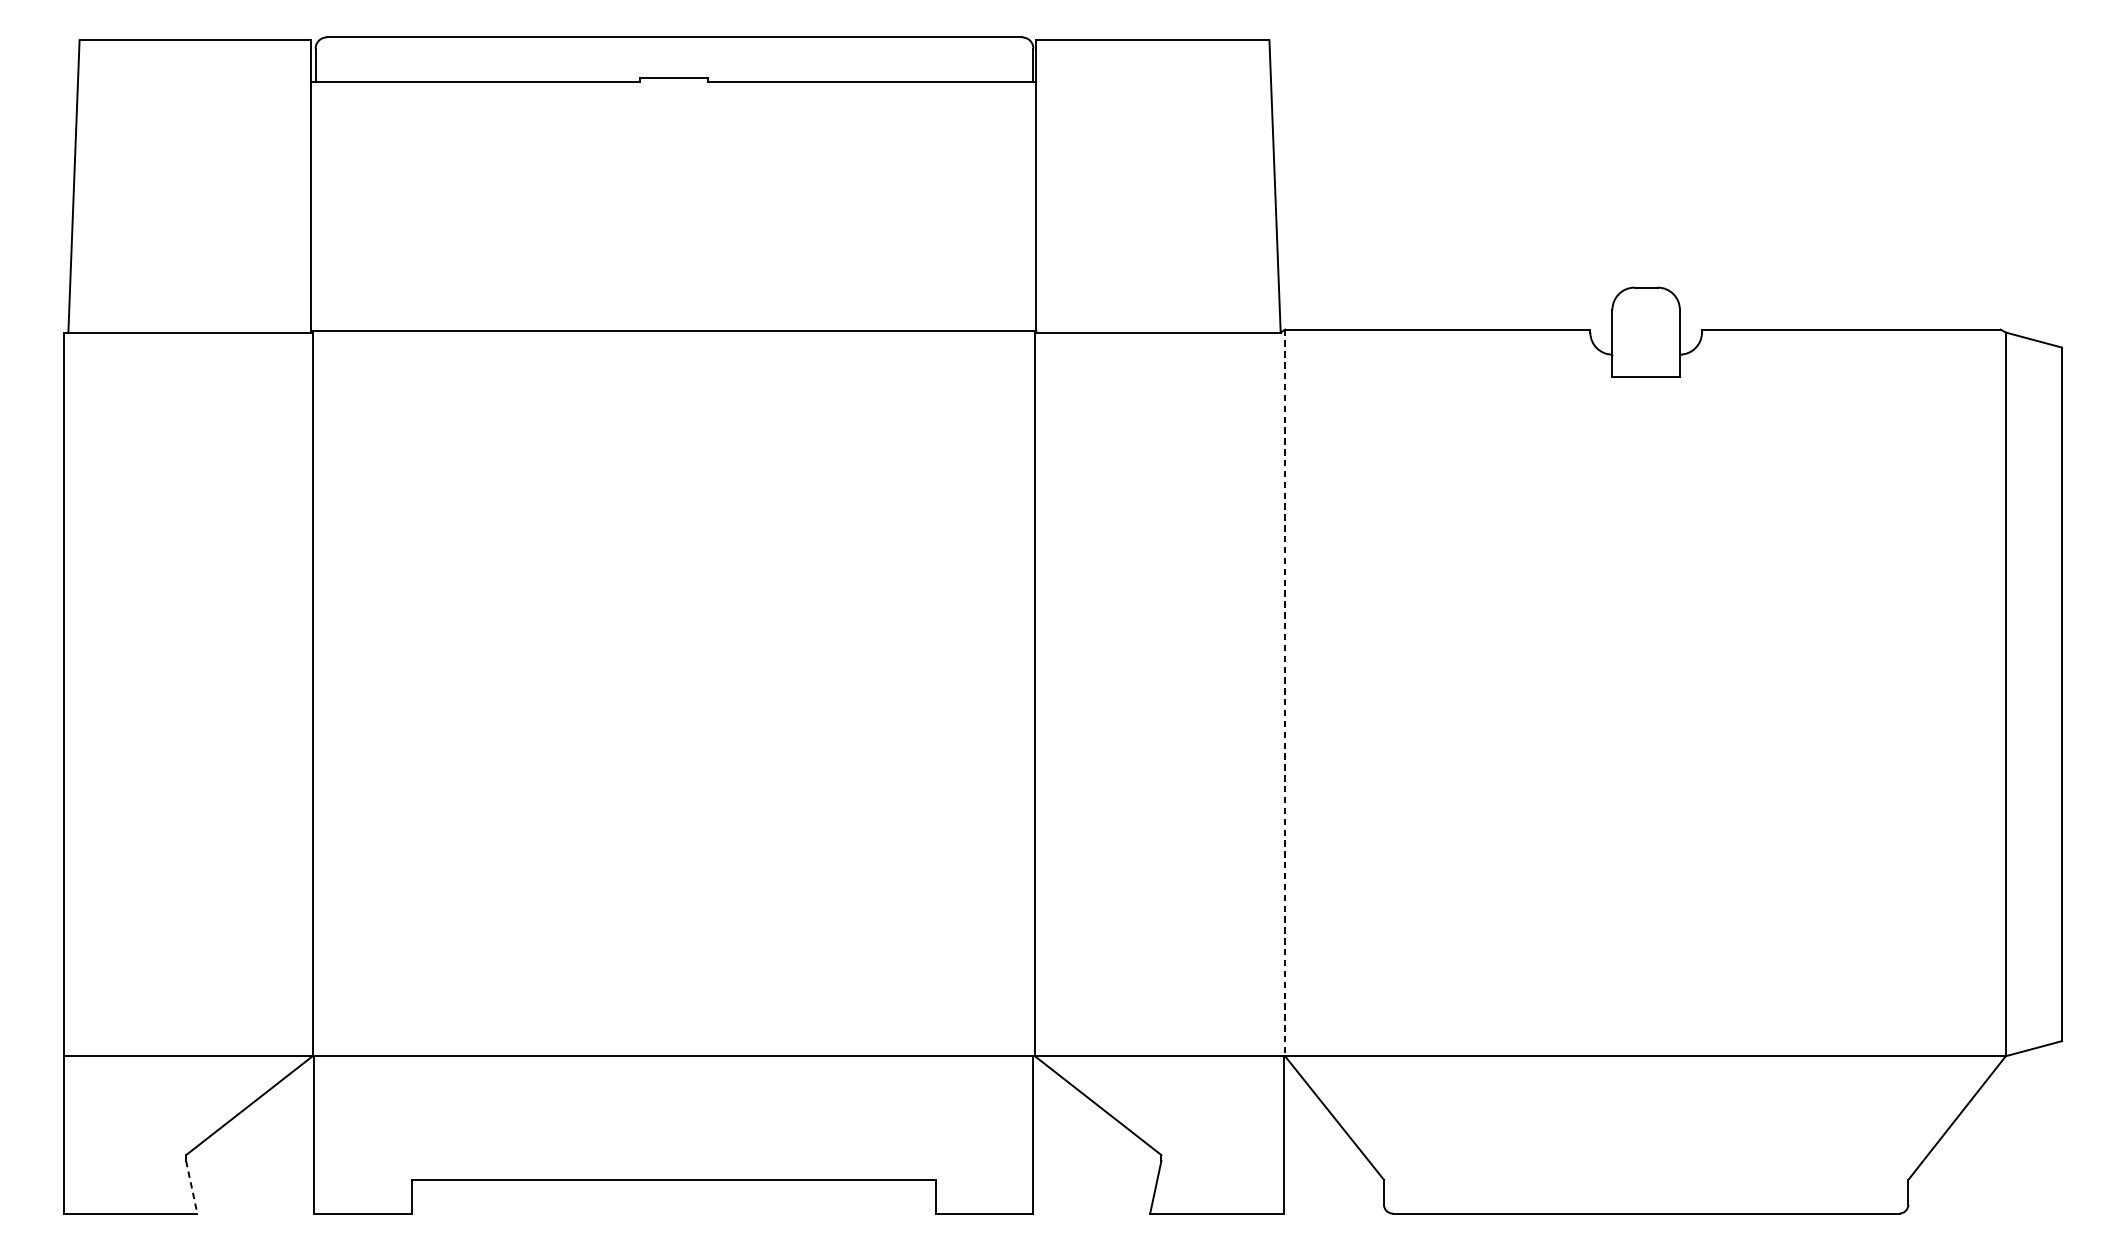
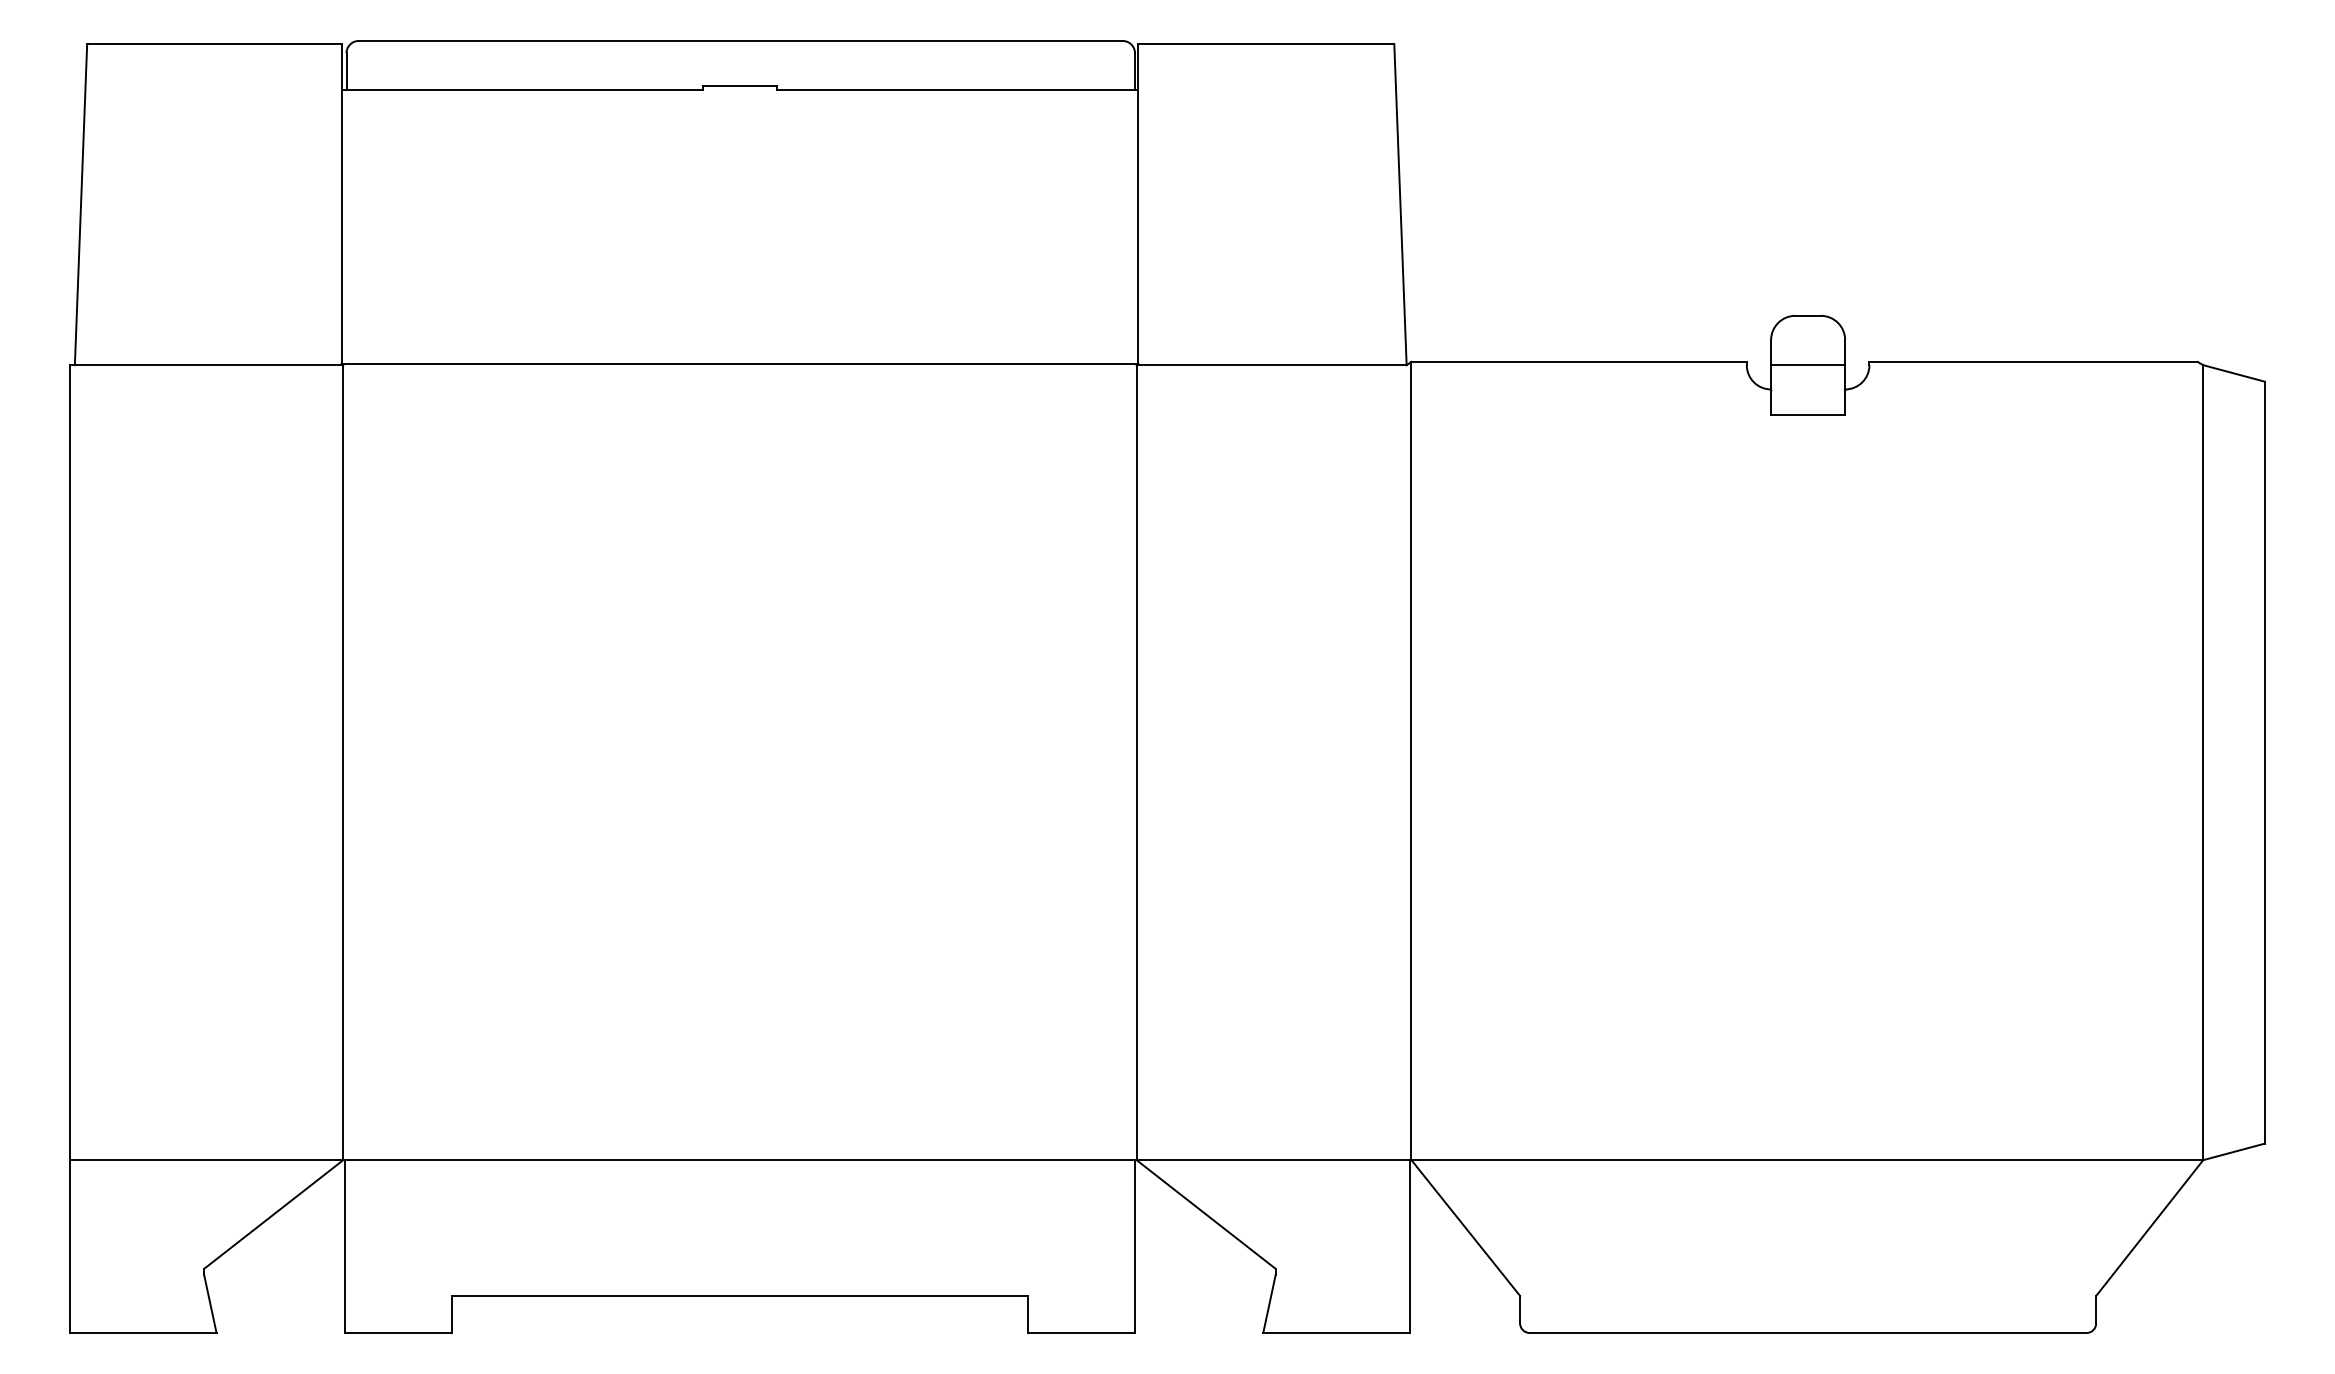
line: (1646, 332) -> (1808, 365), added
line: (1285, 693) -> (1411, 761), dashed -> solid
line: (191, 1187) -> (210, 1304), dashed -> solid

